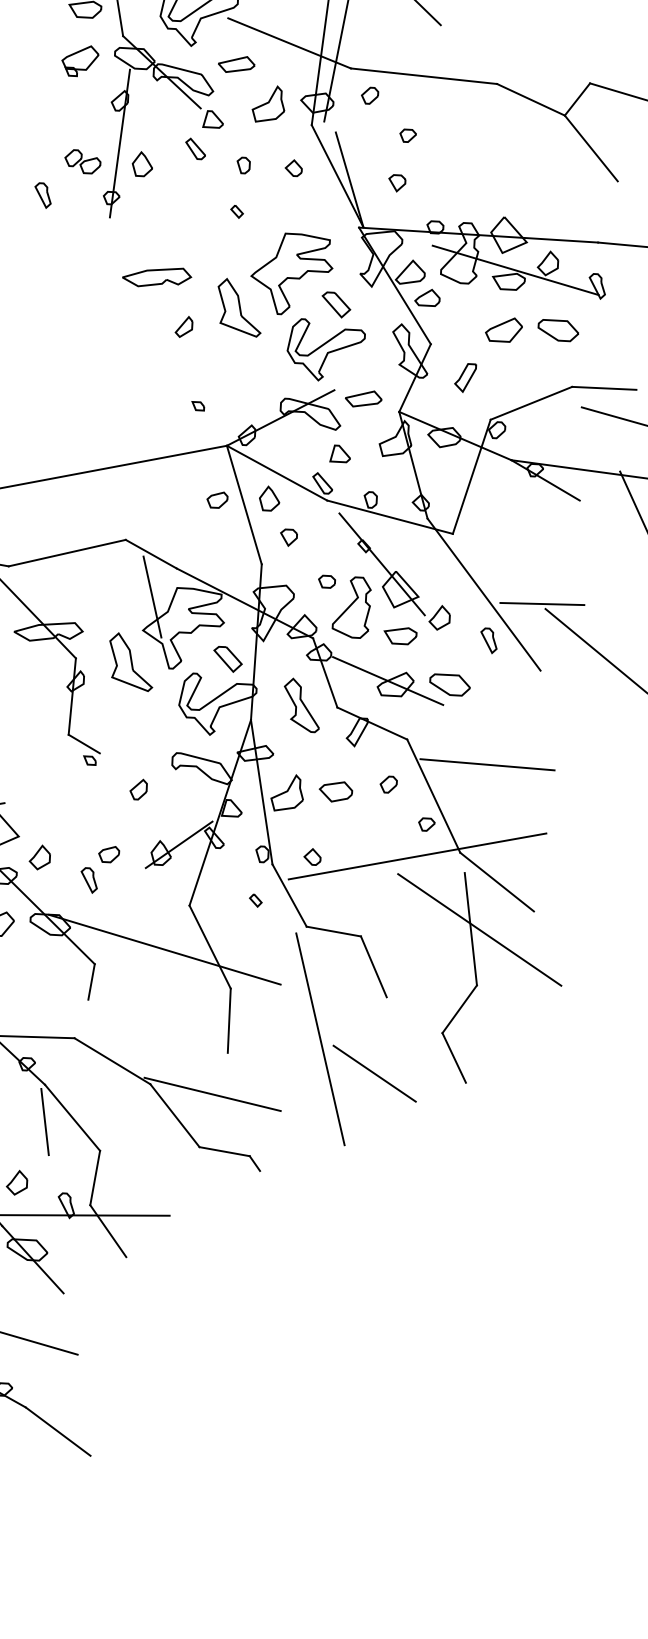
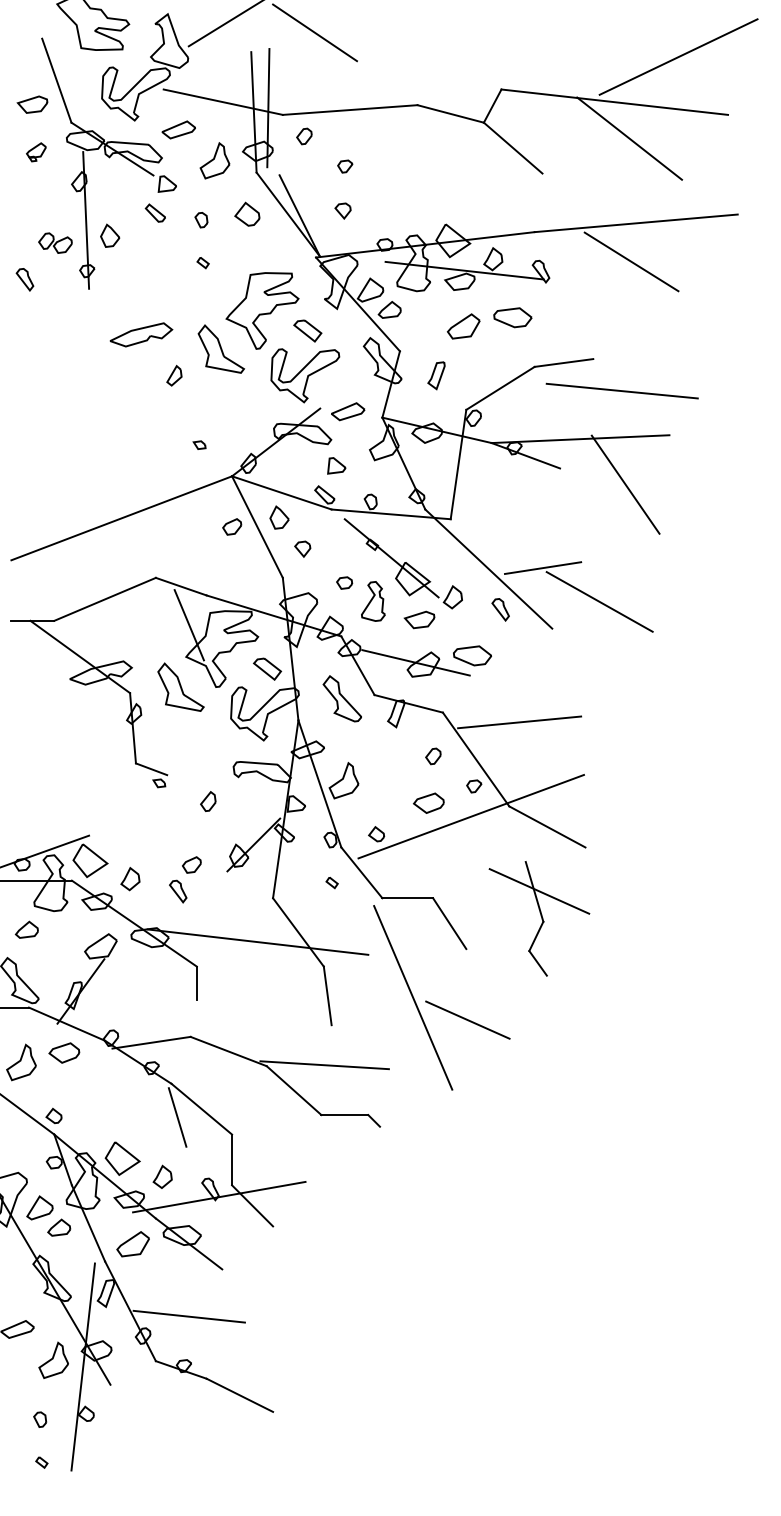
part: (79, 61) -> (36, 152), size x0.6
part: (293, 168) -> (247, 214), size x1.6
part: (354, 607) -> (373, 601), size x0.7
part: (335, 790) -> (428, 802), moved
part: (471, 978) -> (539, 918), size x0.6

